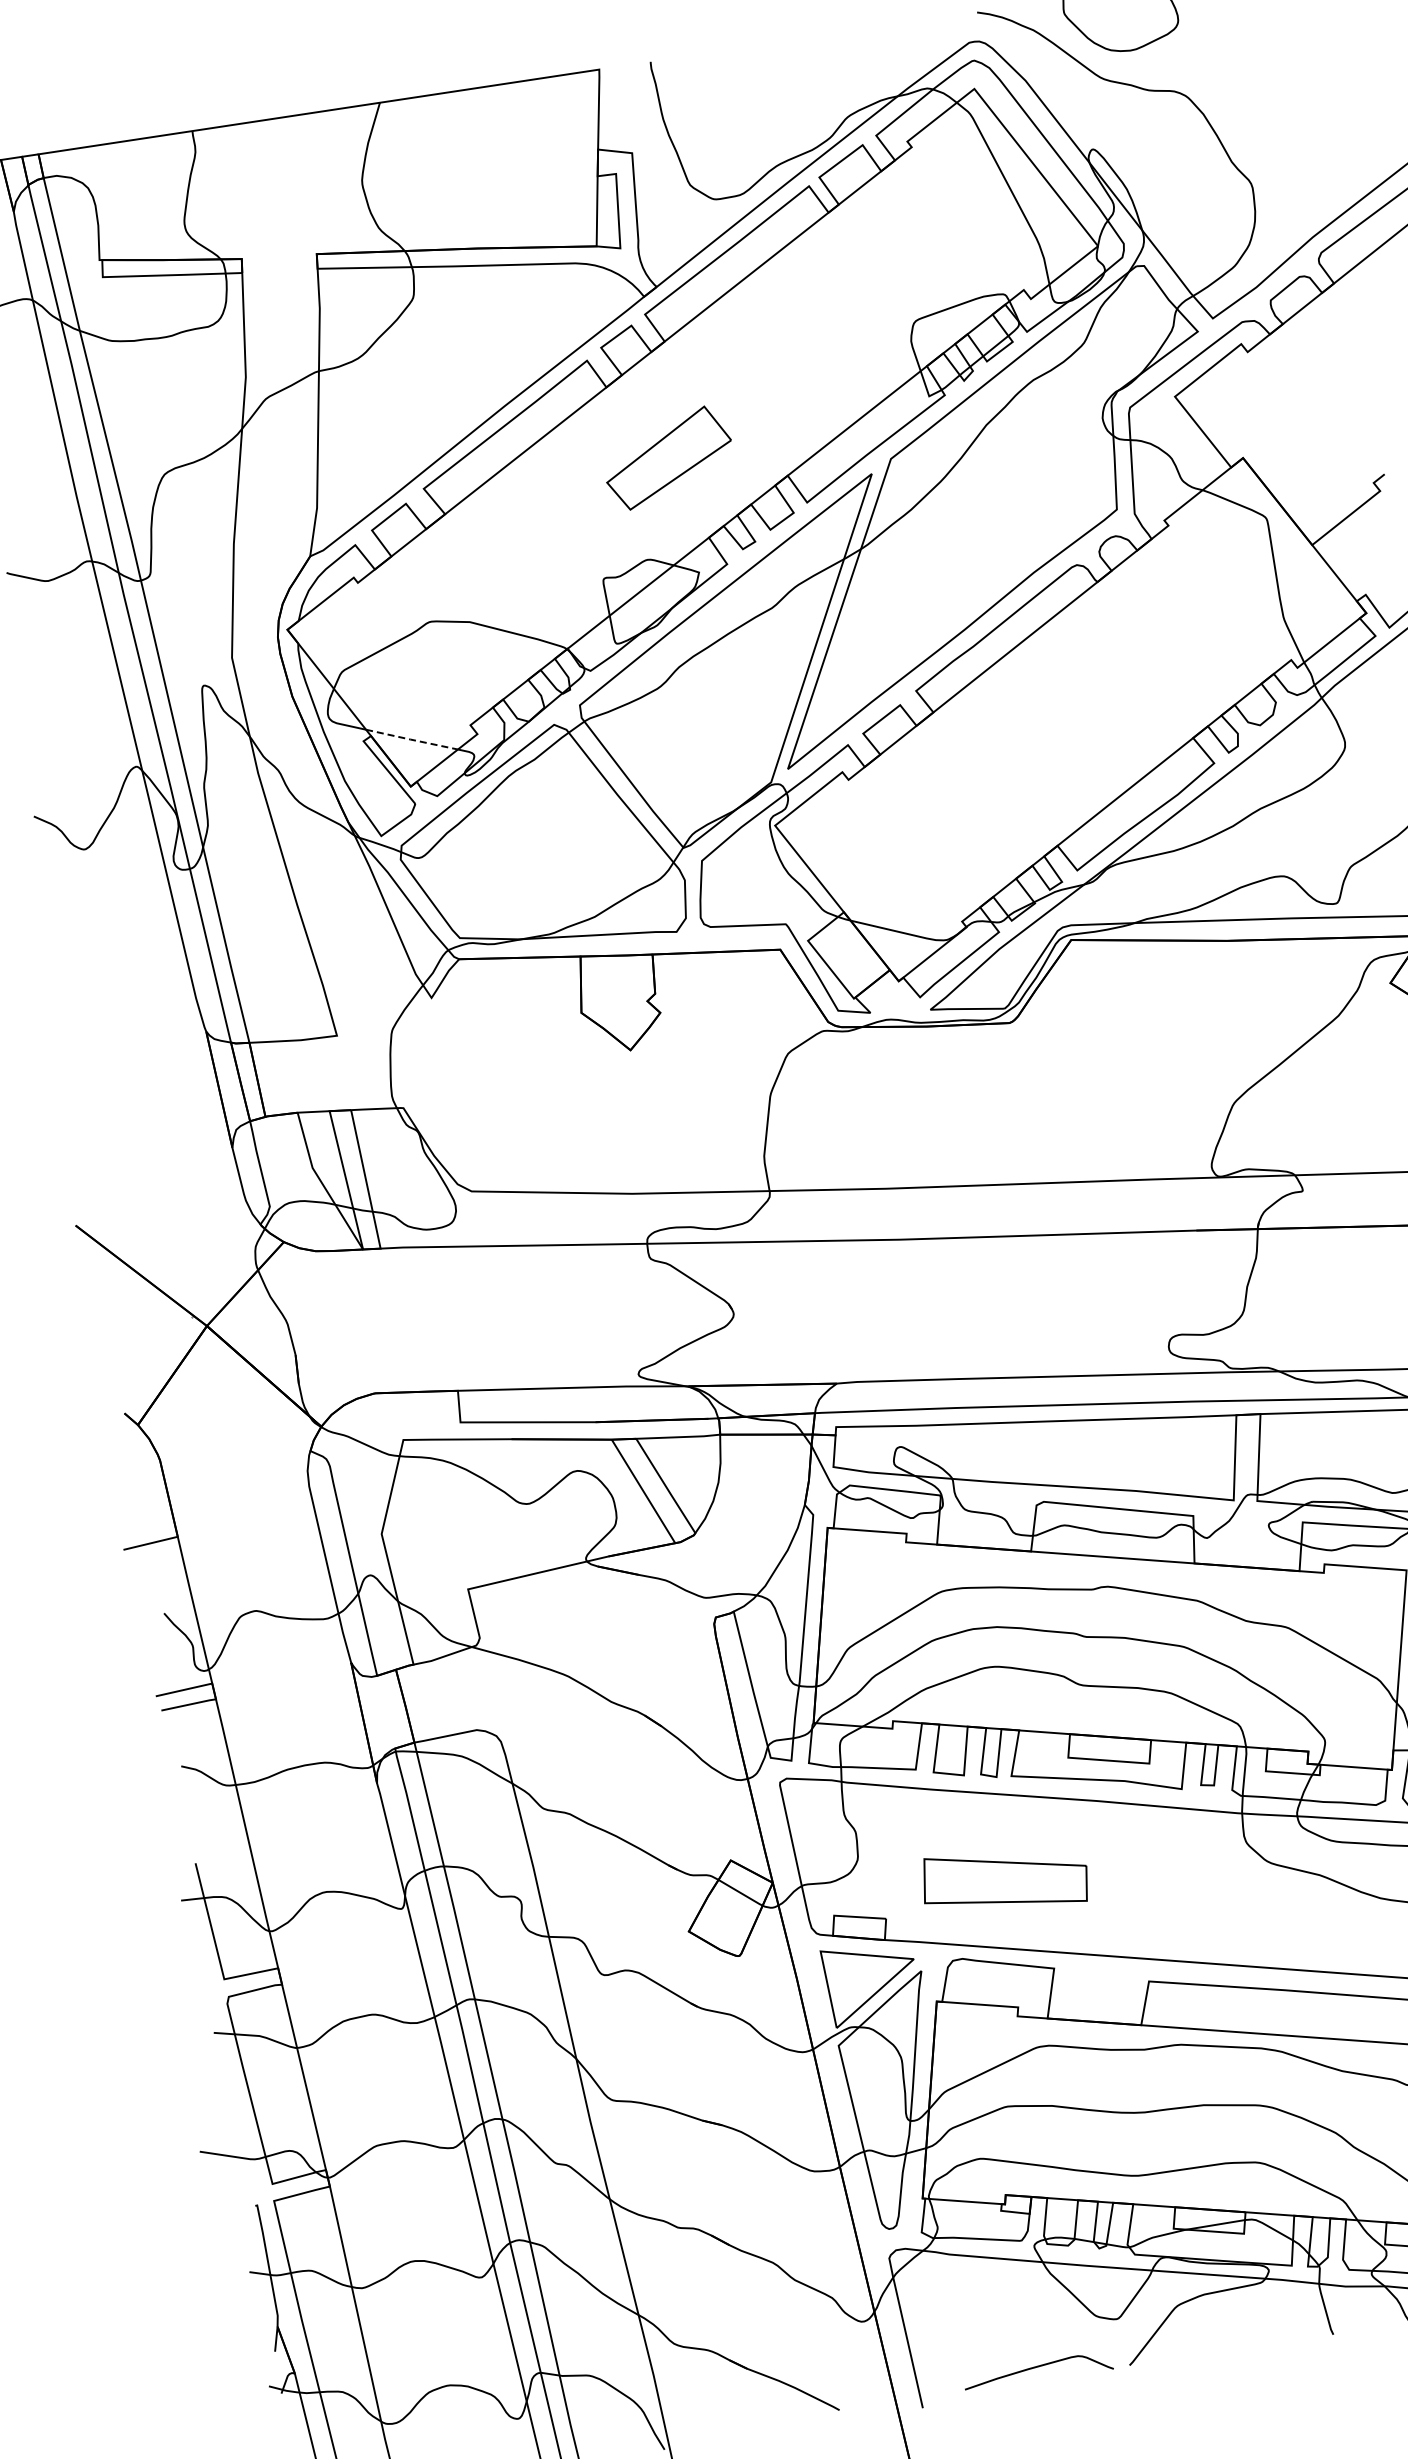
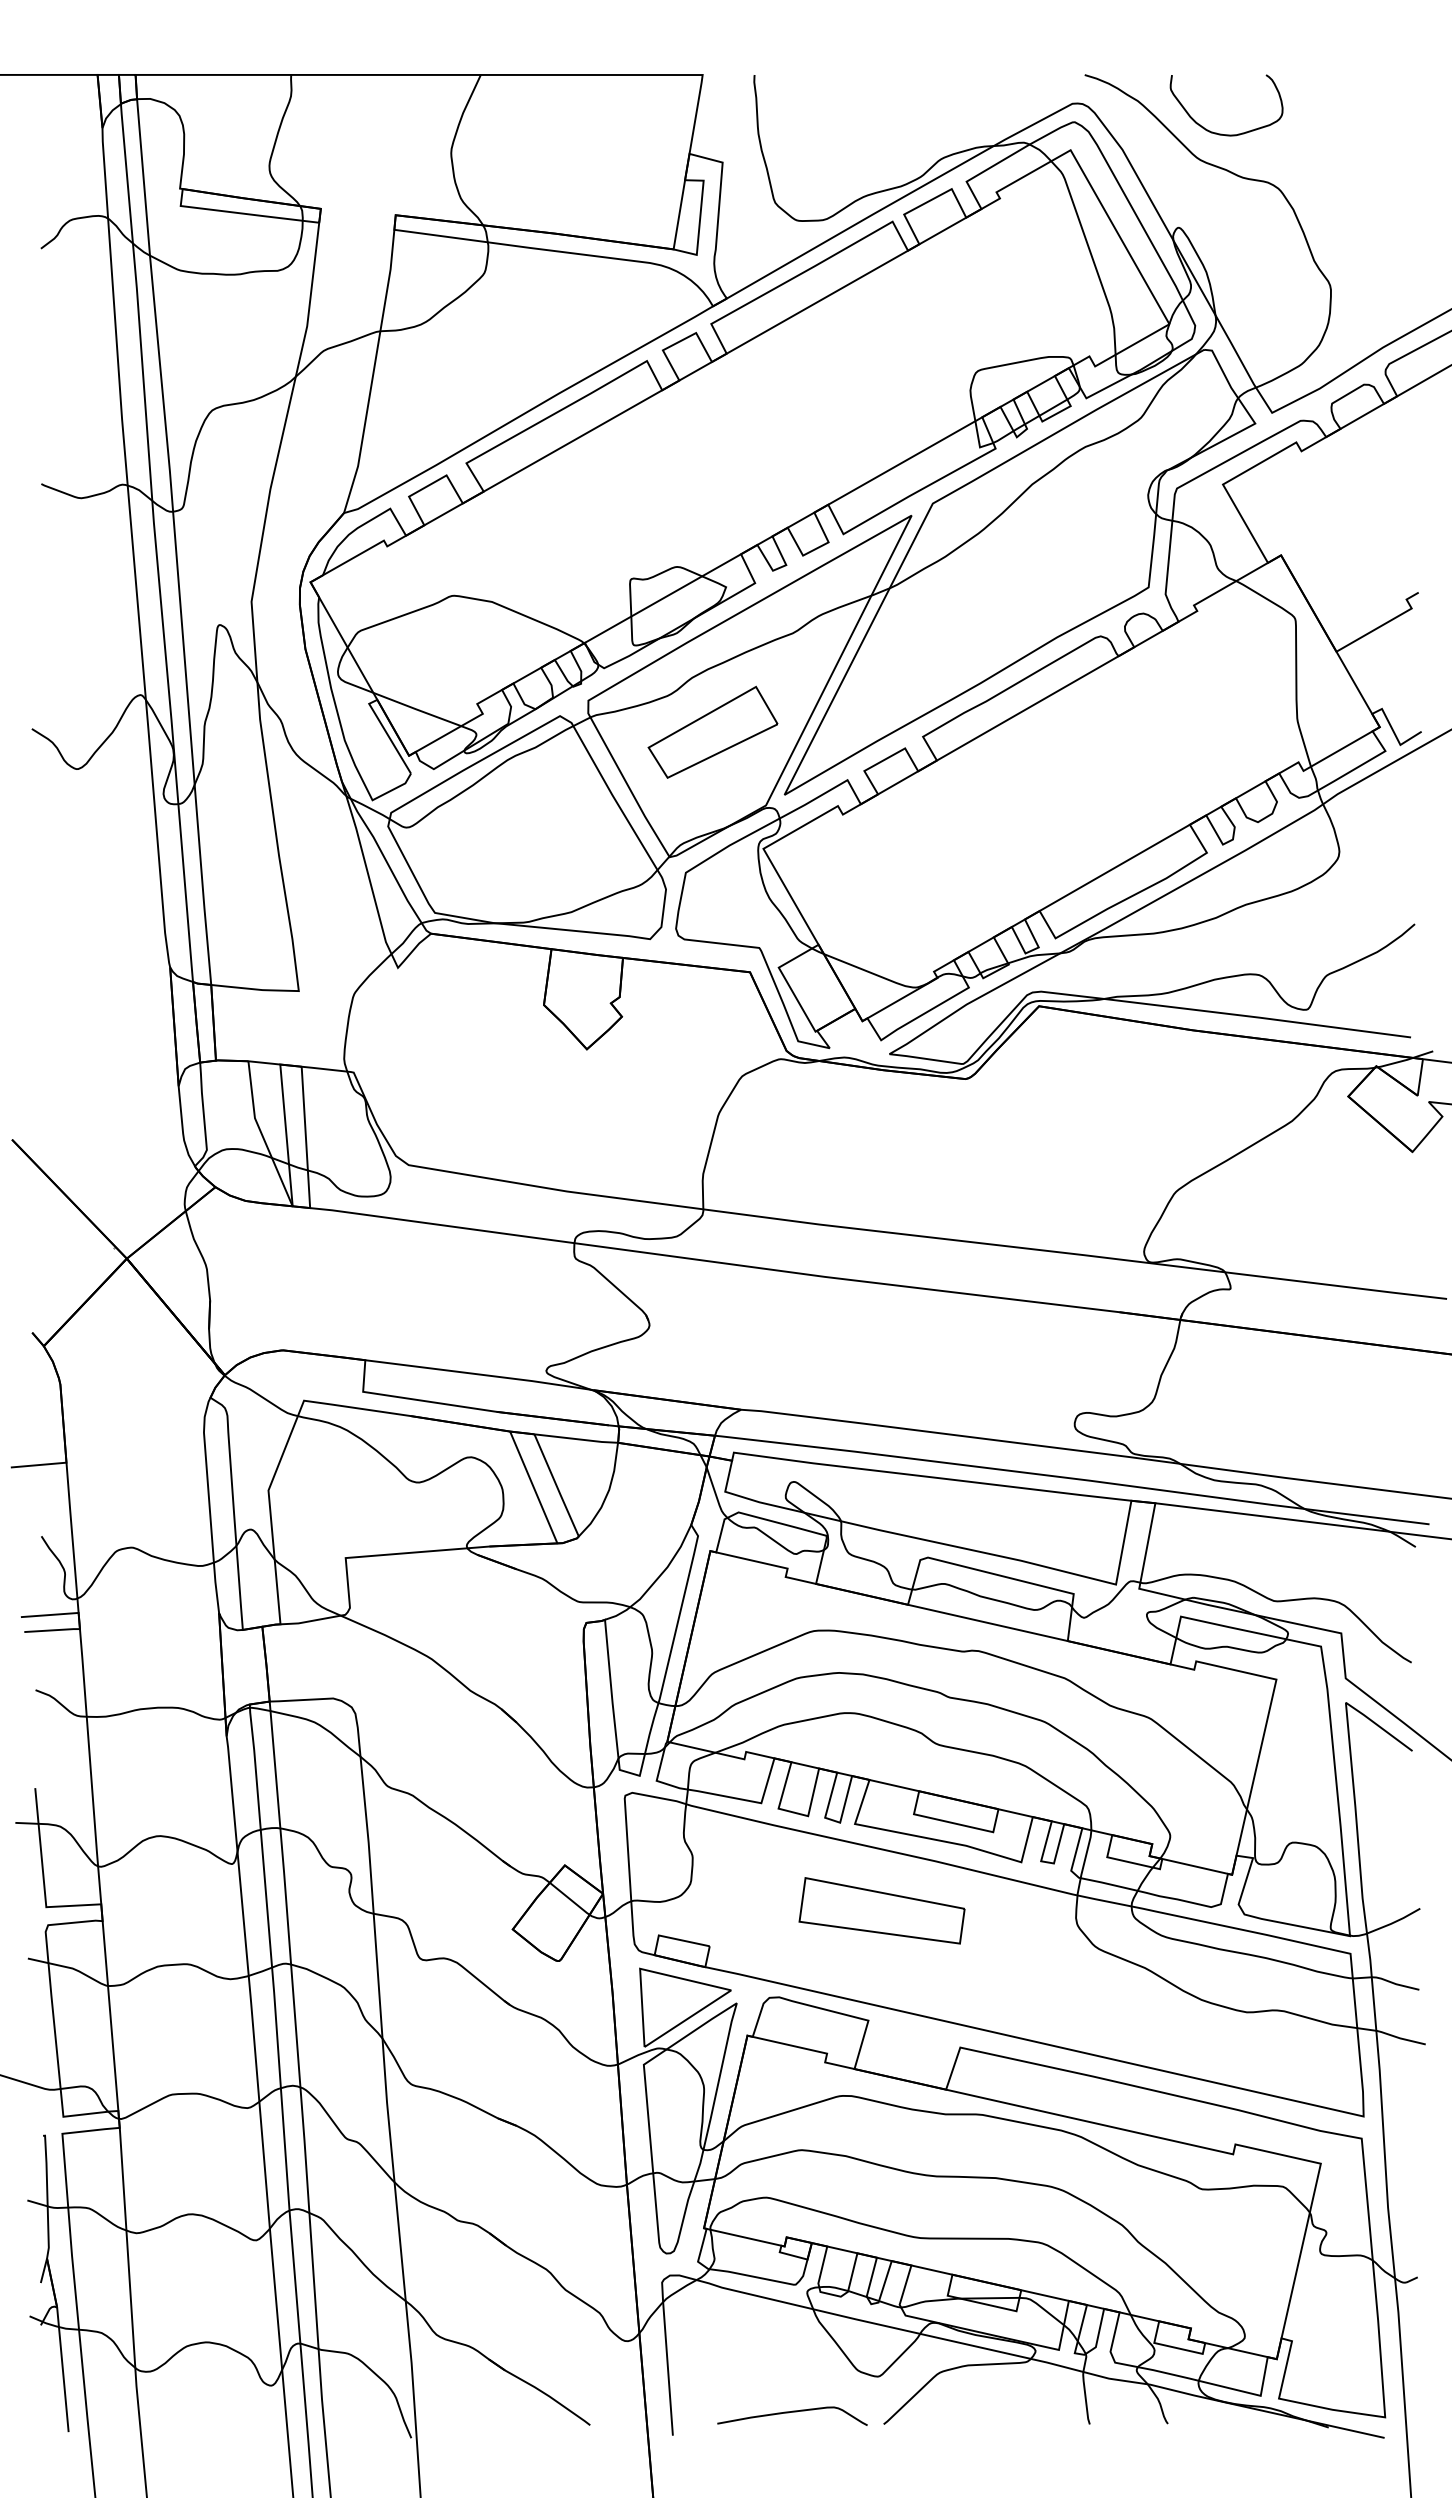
part: (667, 457) -> (712, 731), moved
line: (411, 739) -> (416, 709), dashed -> solid
part: (1004, 1879) -> (881, 1910), moved

